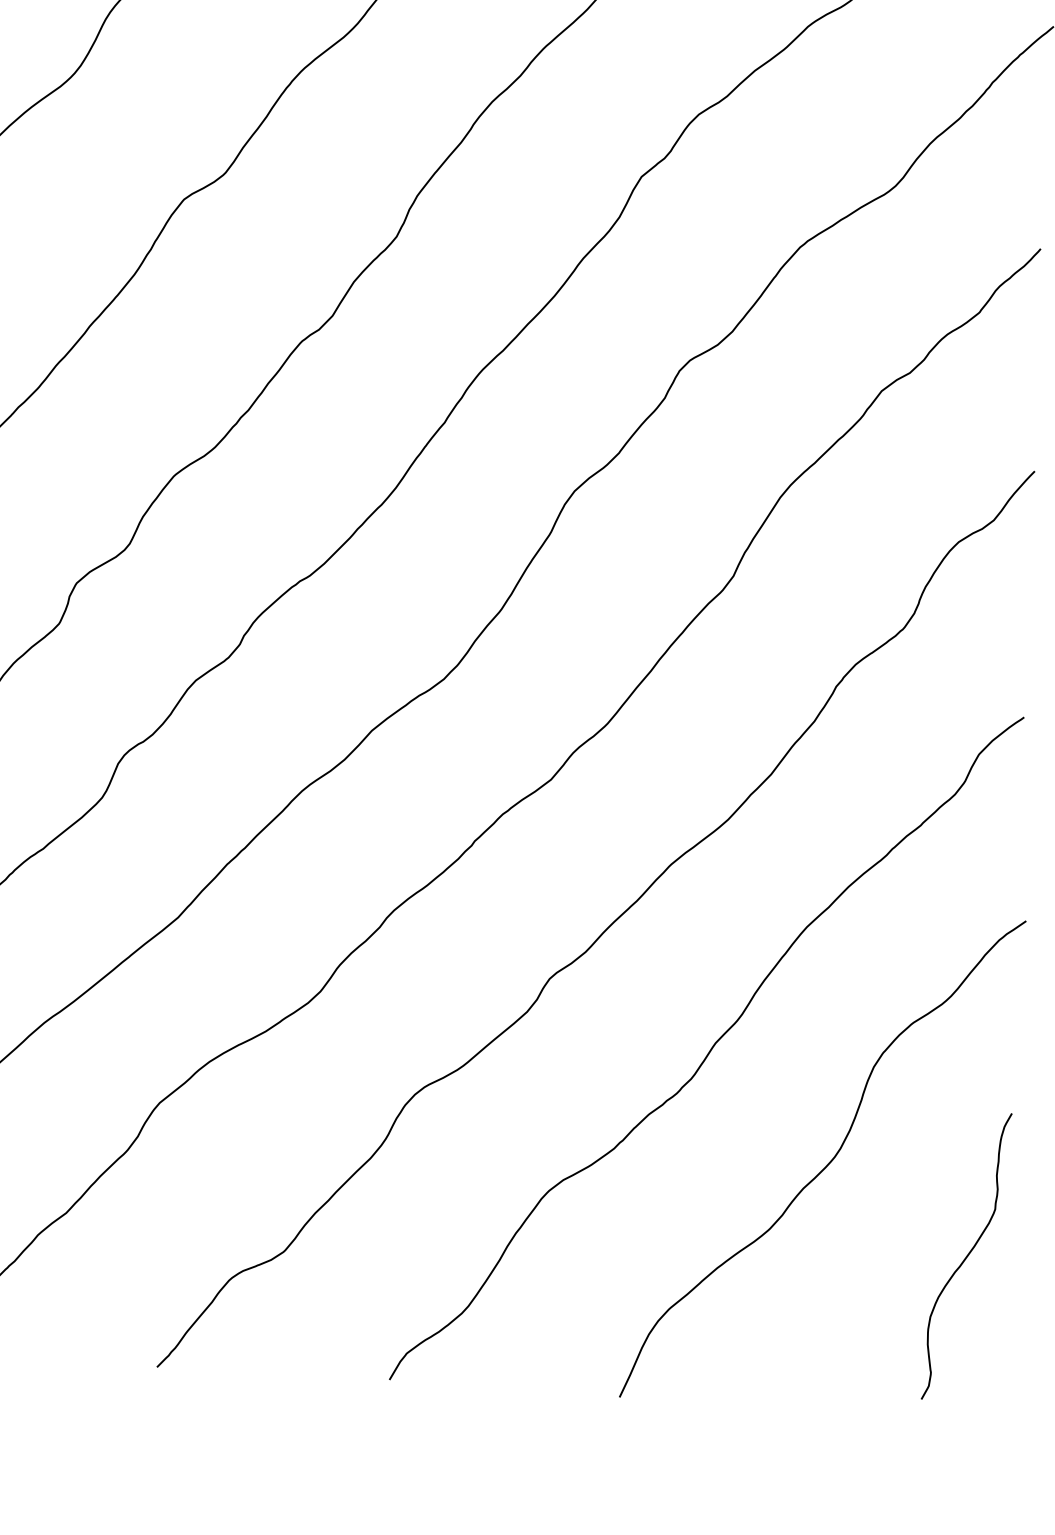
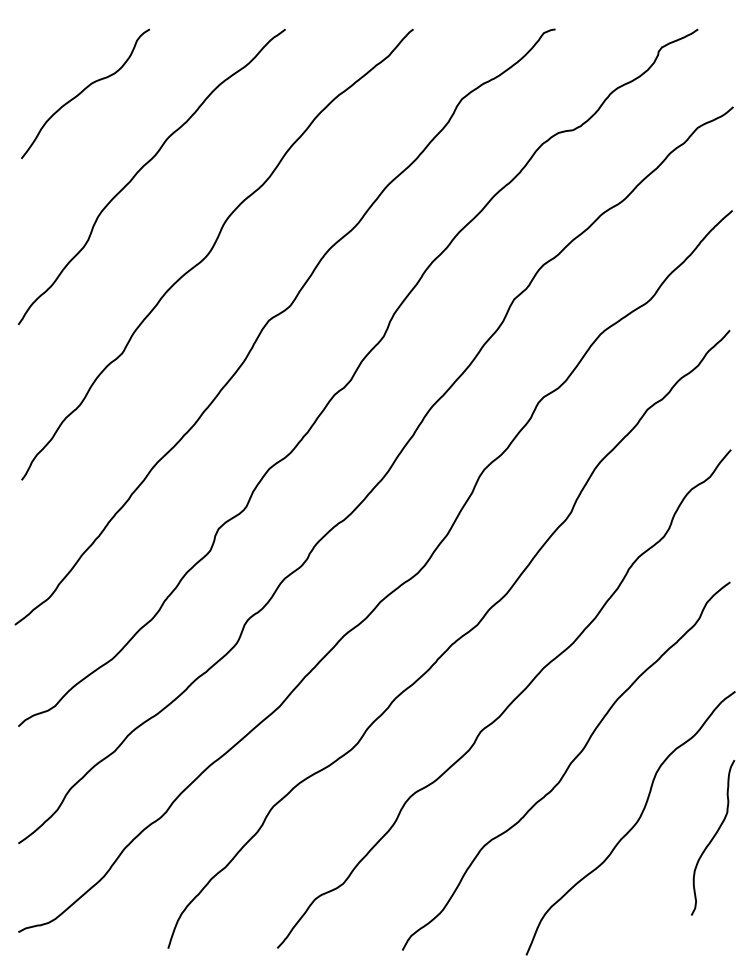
curve: (967, 1255) -> (713, 837), moved

